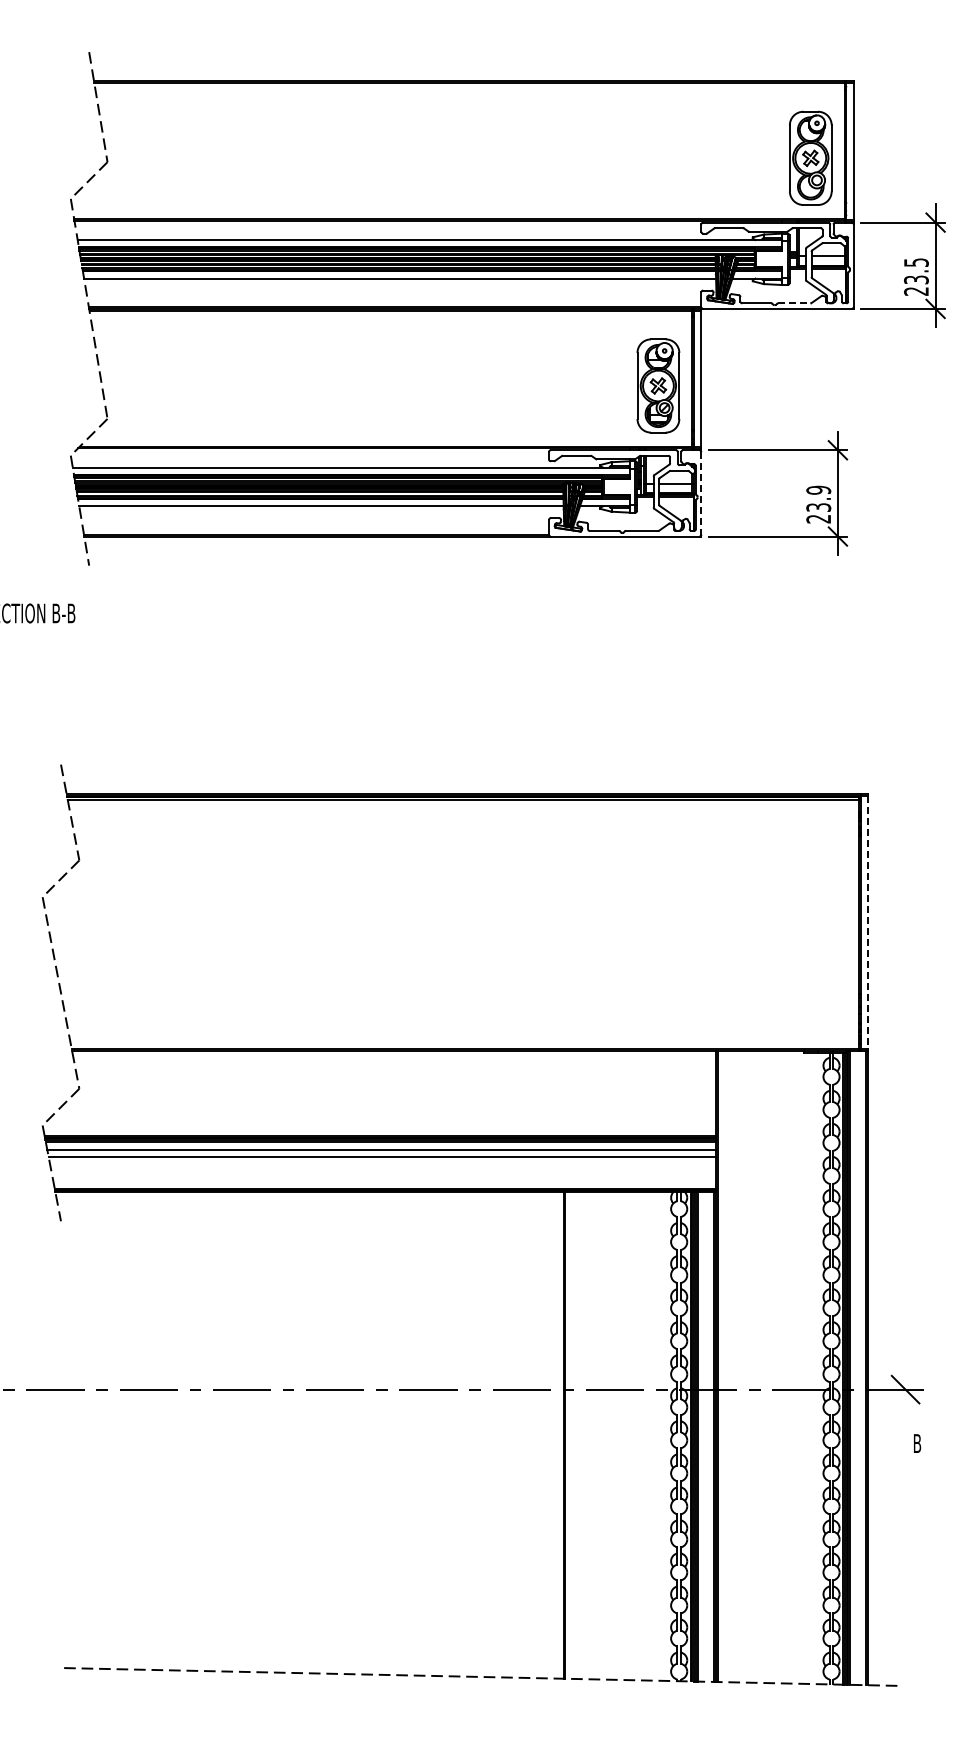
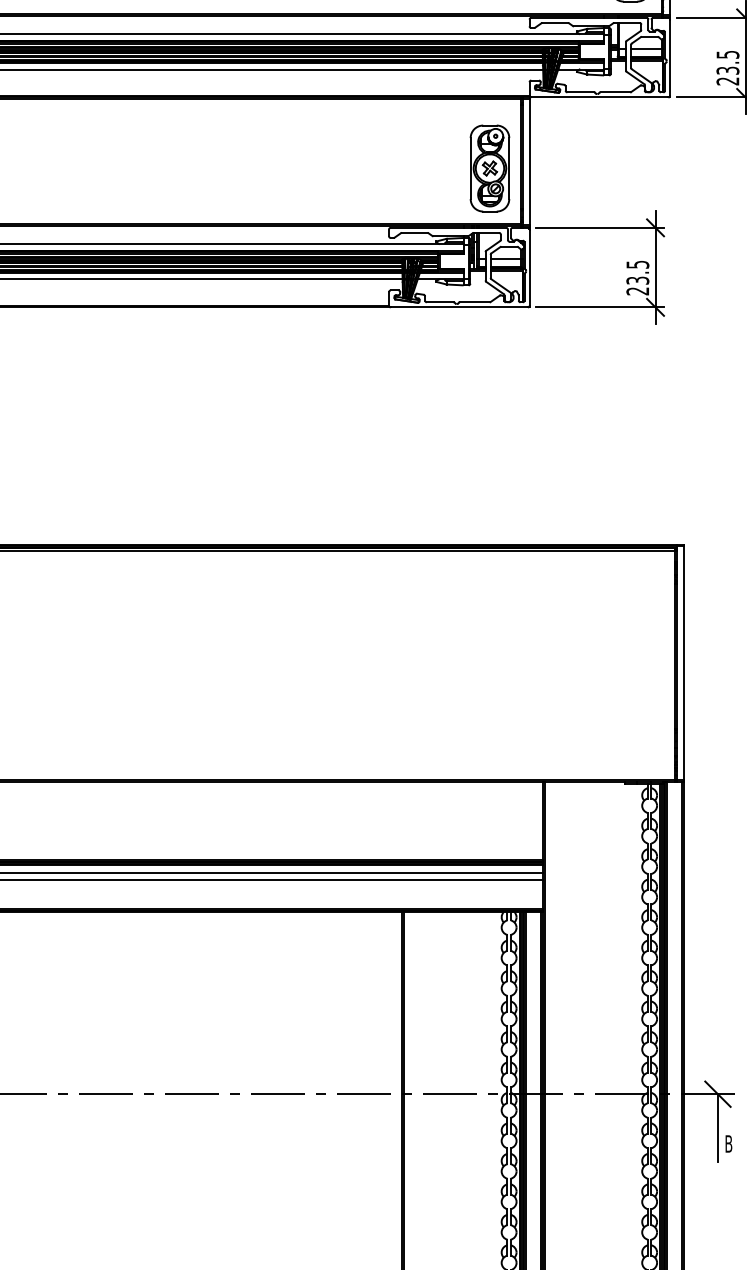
line: (794, 303) -> (615, 92), dashed -> solid
text: (818, 489) -> (637, 264), 23.9 -> 23.5
line: (701, 493) -> (529, 267), dashed -> solid
line: (868, 922) -> (683, 663), dashed -> solid
line: (905, 1426) -> (717, 1128), added

